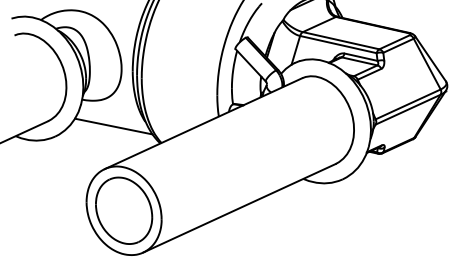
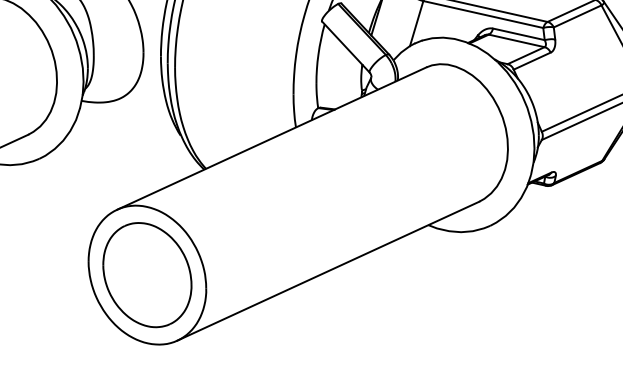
line: (113, 126) -> (130, 142), removed

